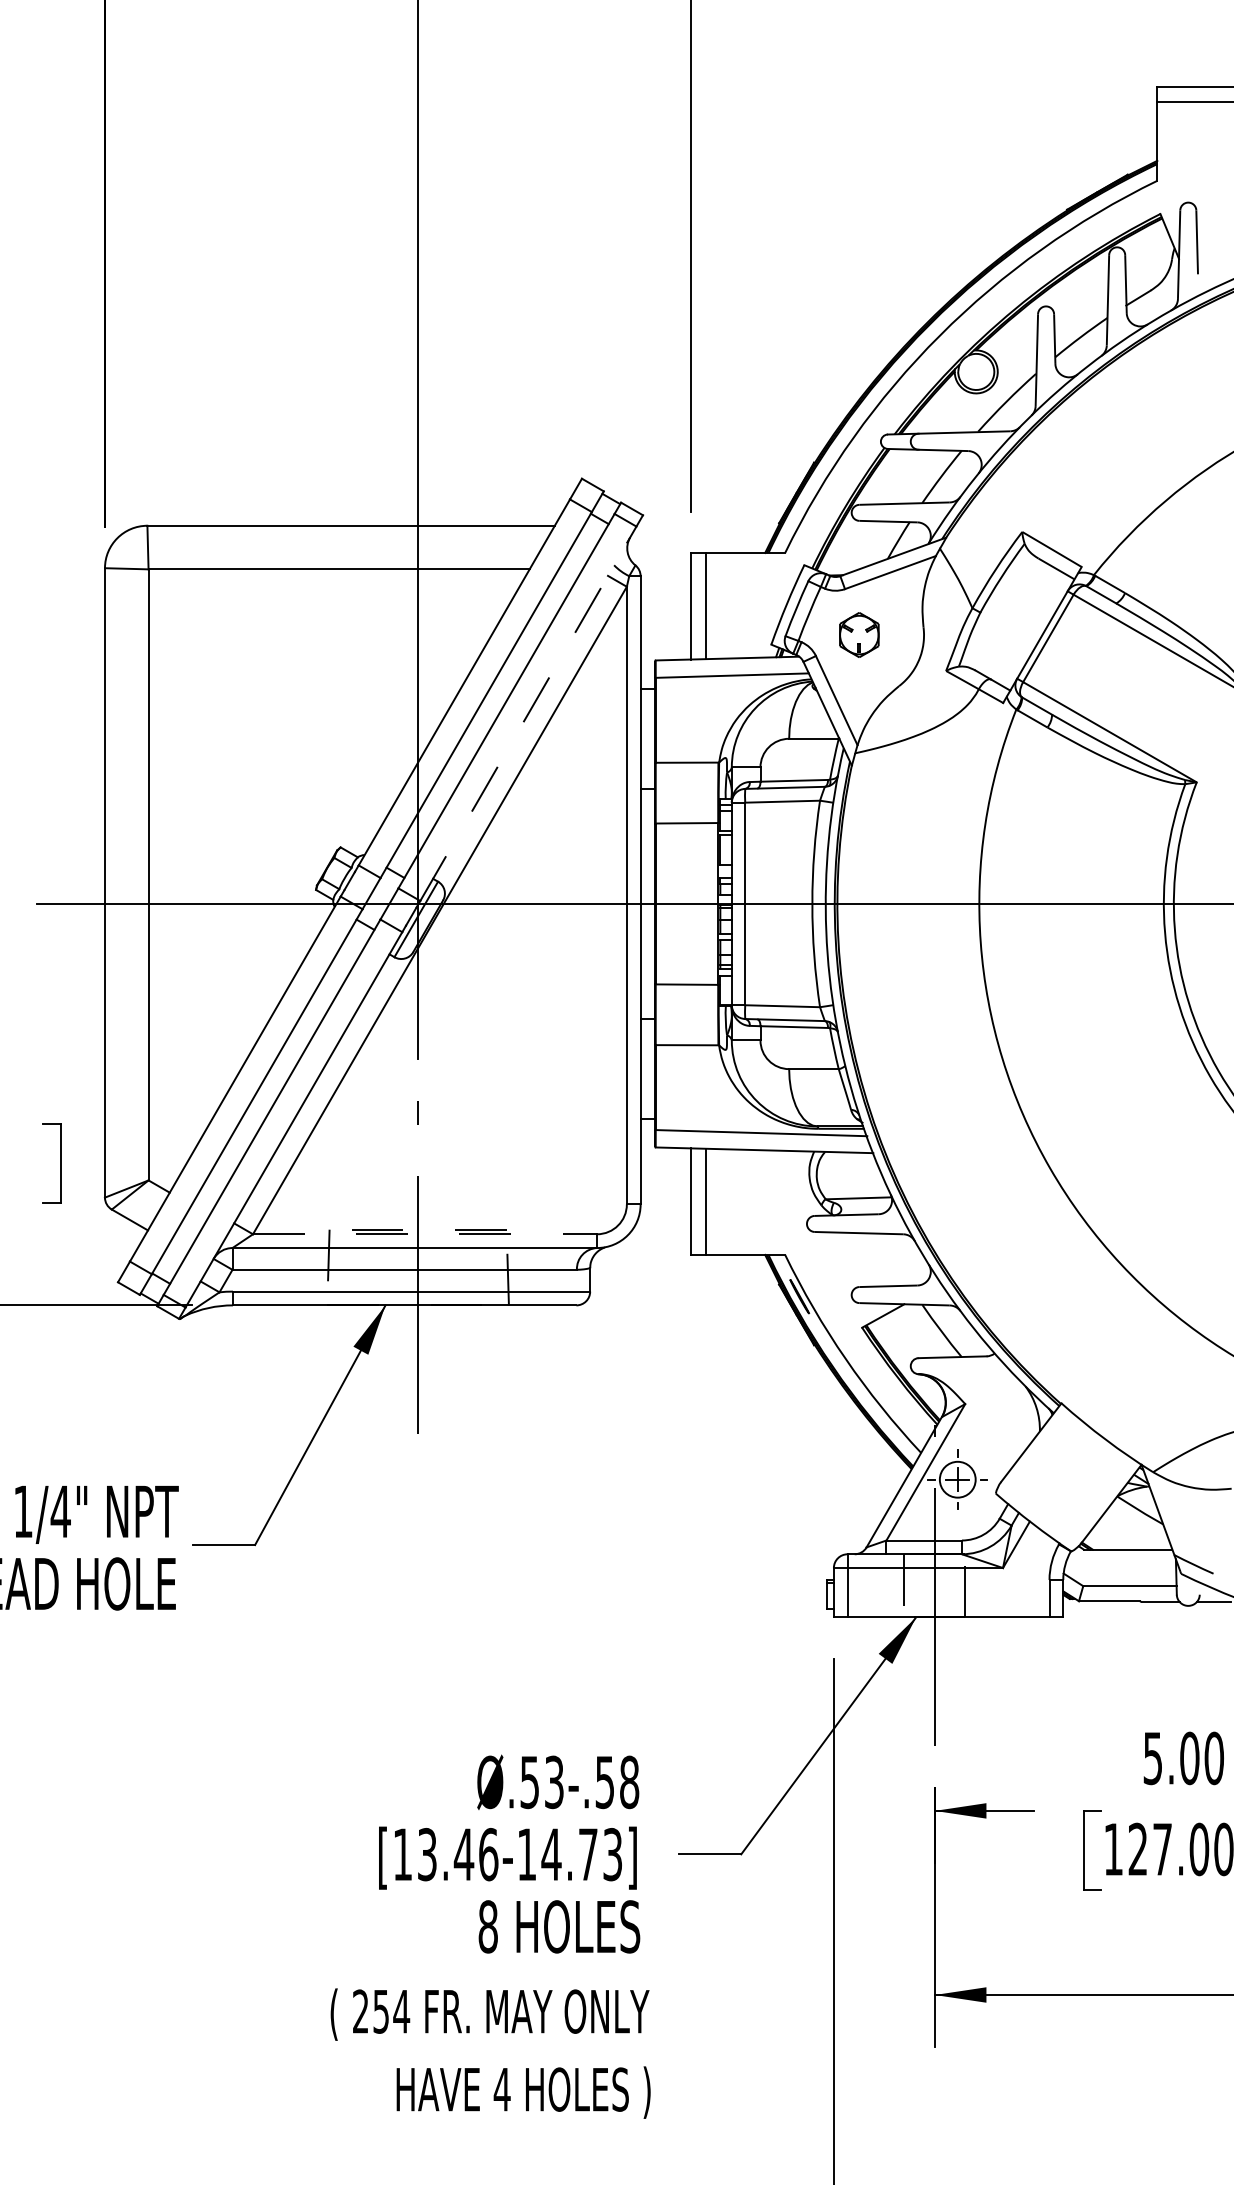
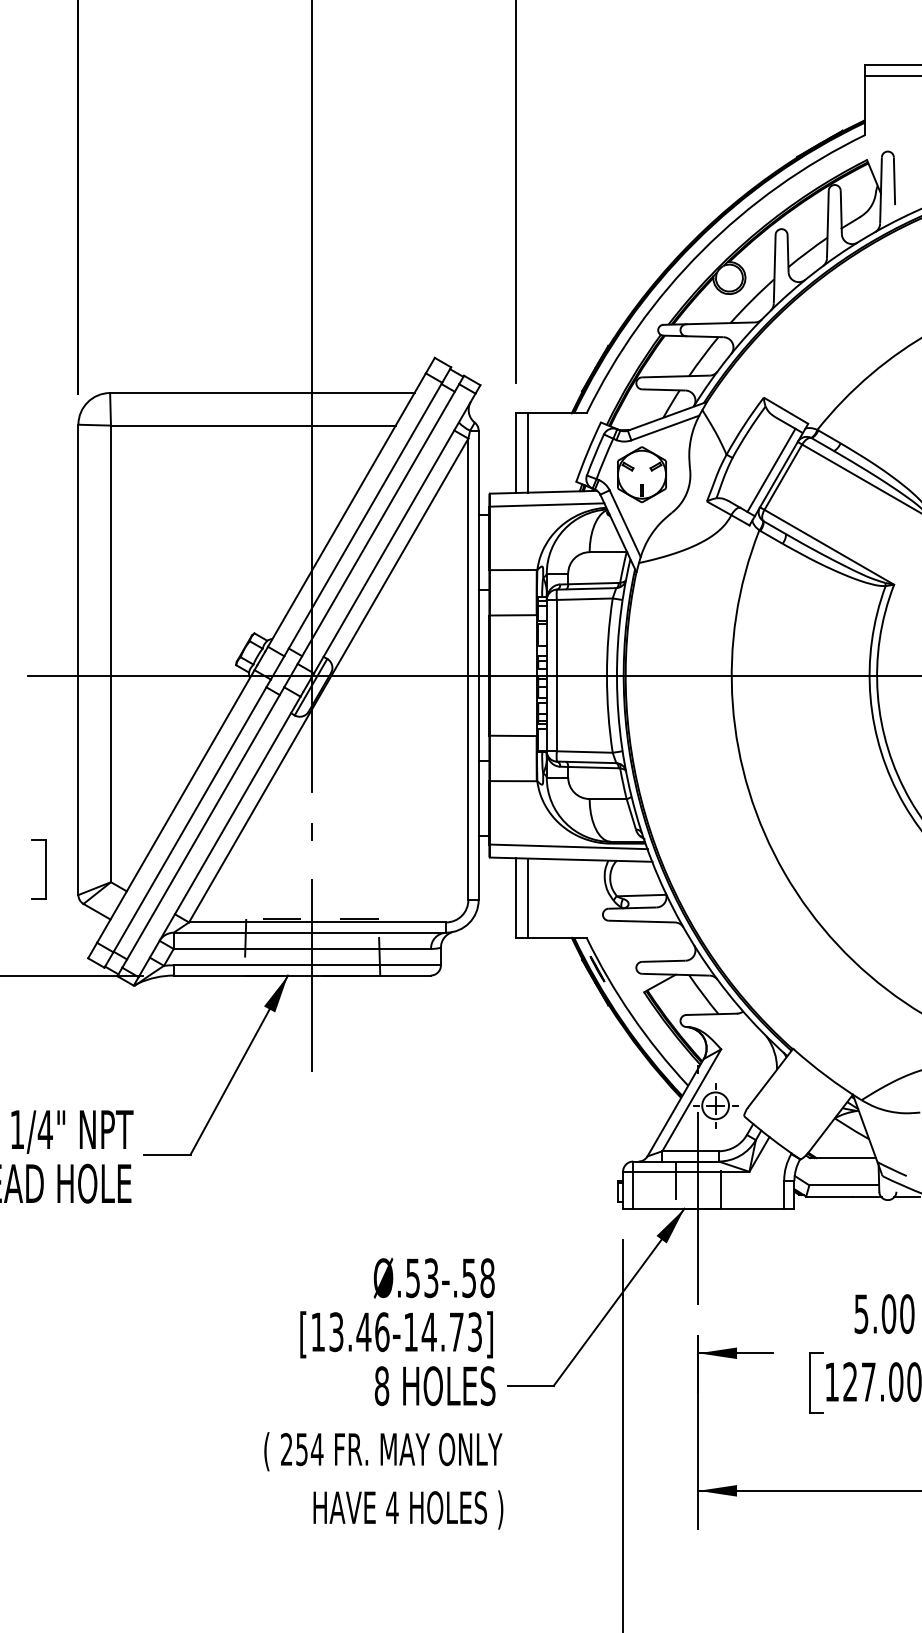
line: (1032, 628) -> (771, 469), added
part: (859, 634) -> (642, 474), size x1.67
line: (528, 713) -> (394, 533), dashed -> solid
line: (425, 1234) -> (317, 922), dashed -> solid
text: (490, 1936) -> (383, 1393), moved

